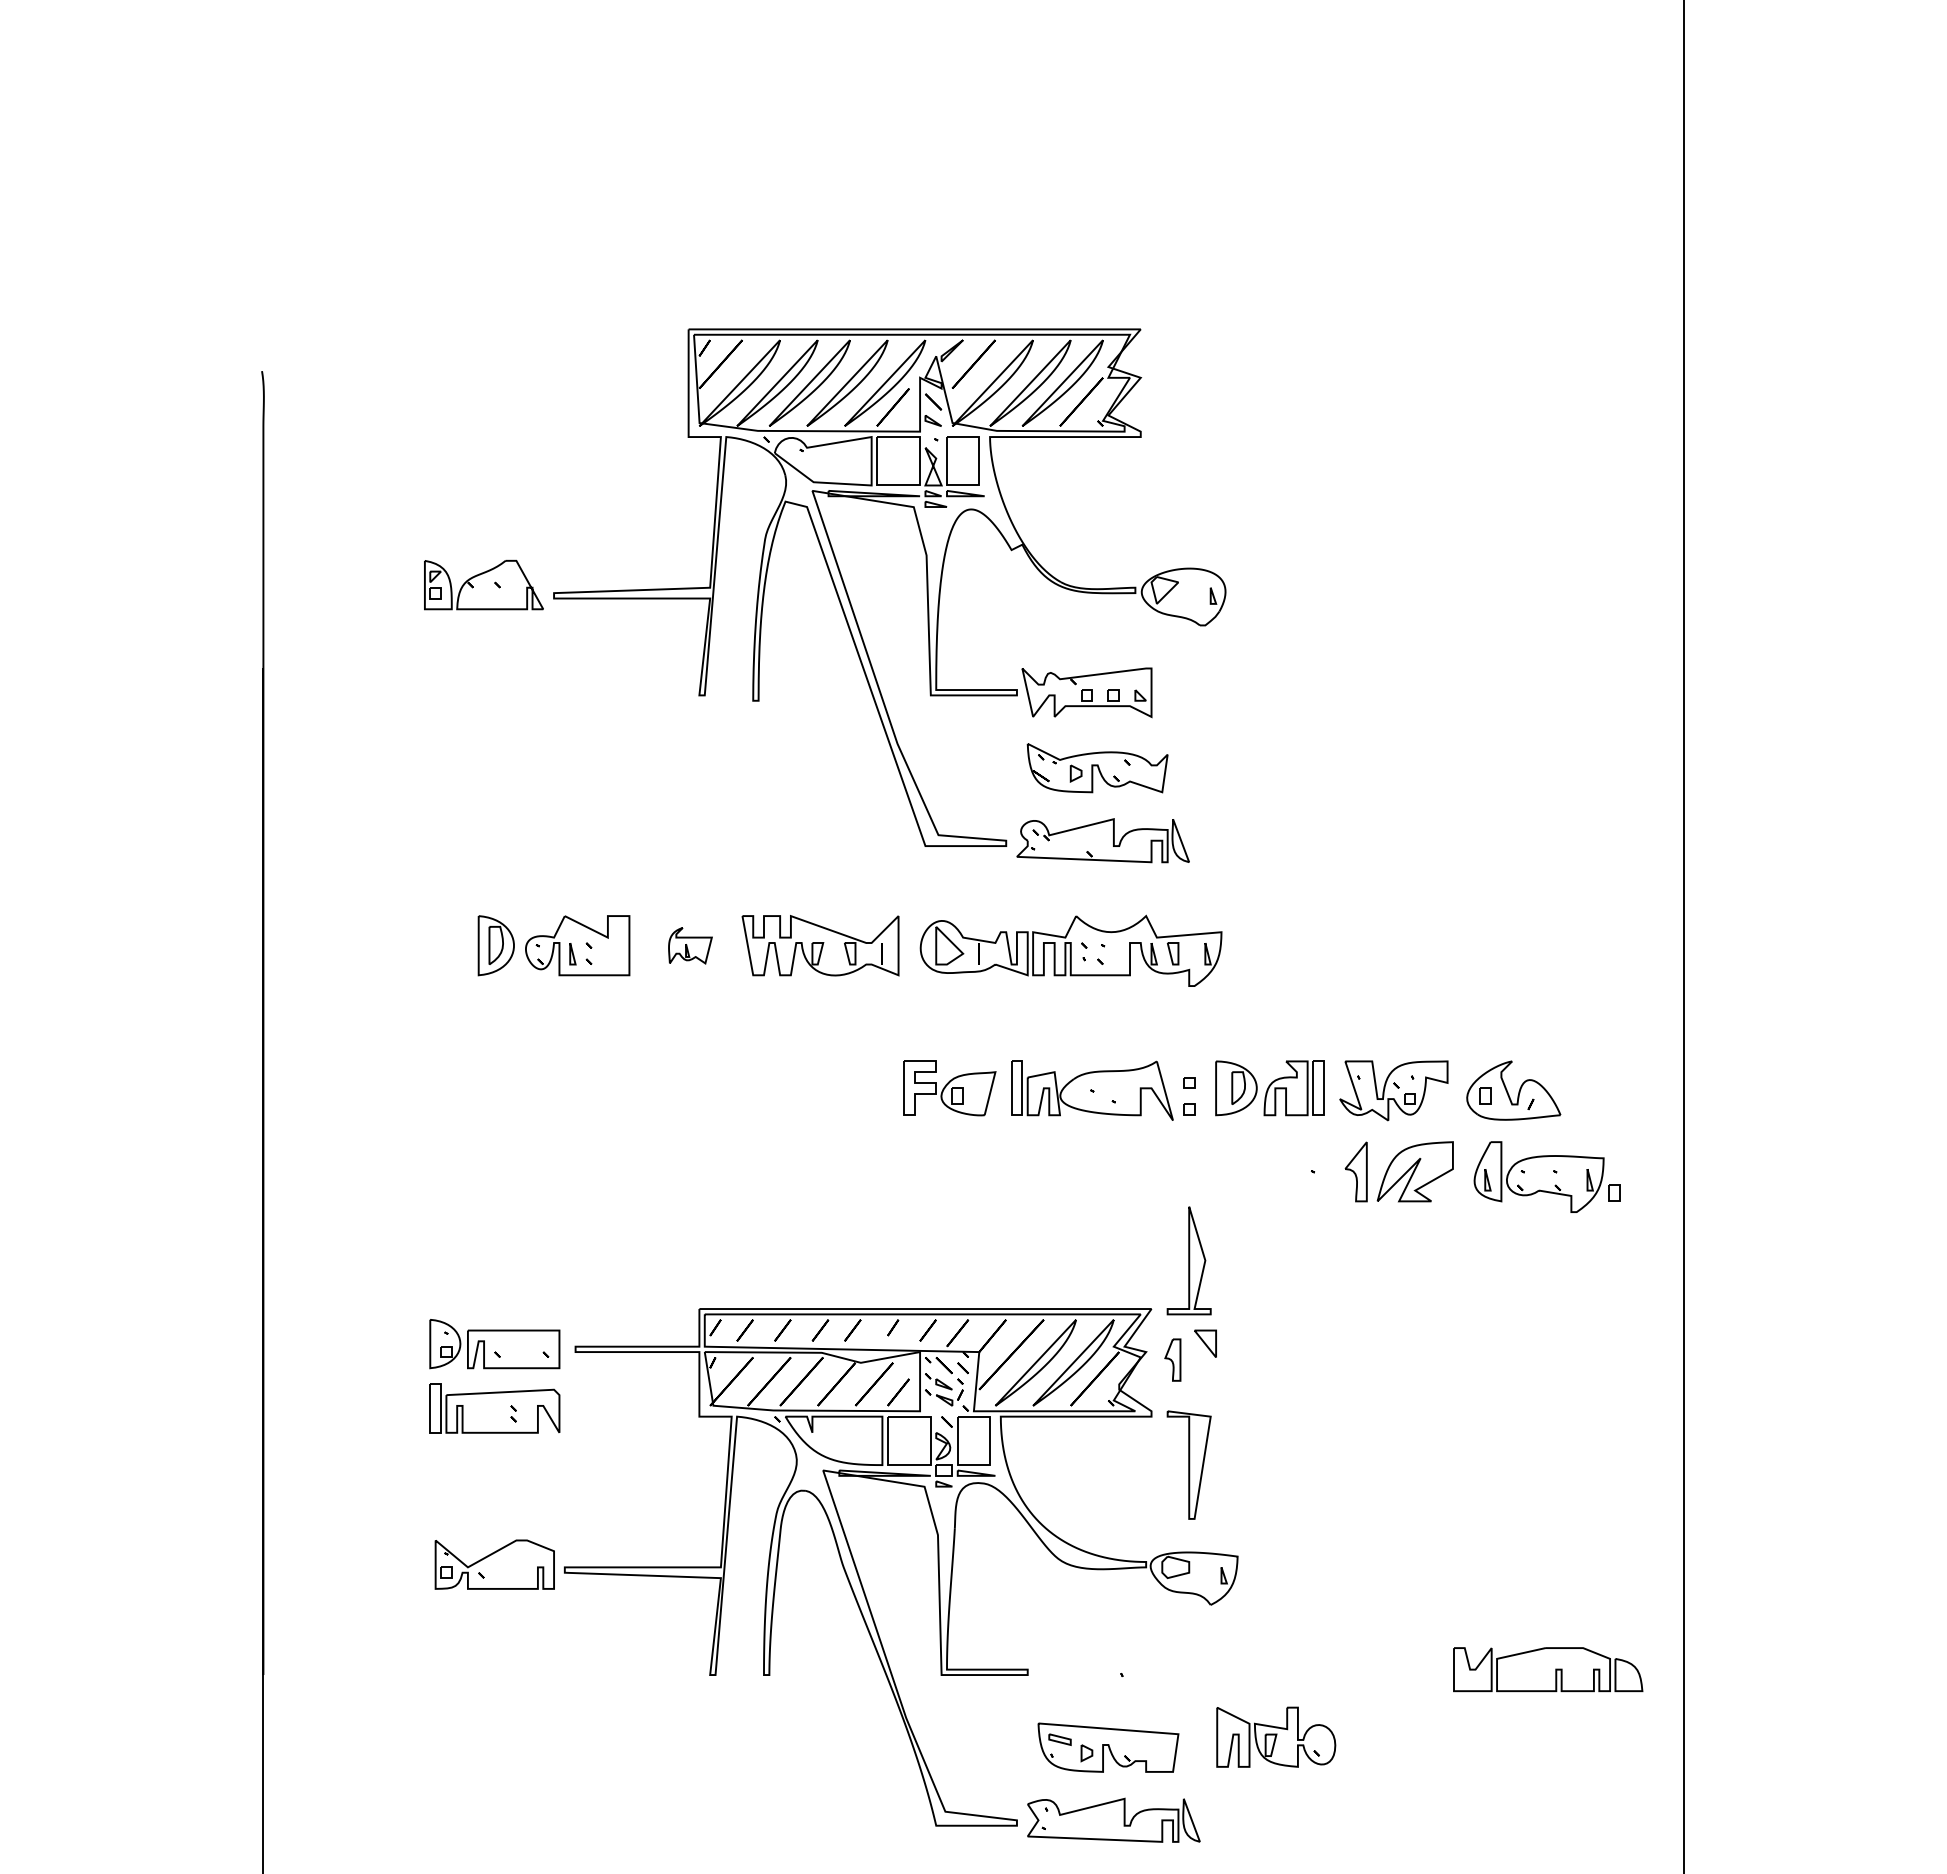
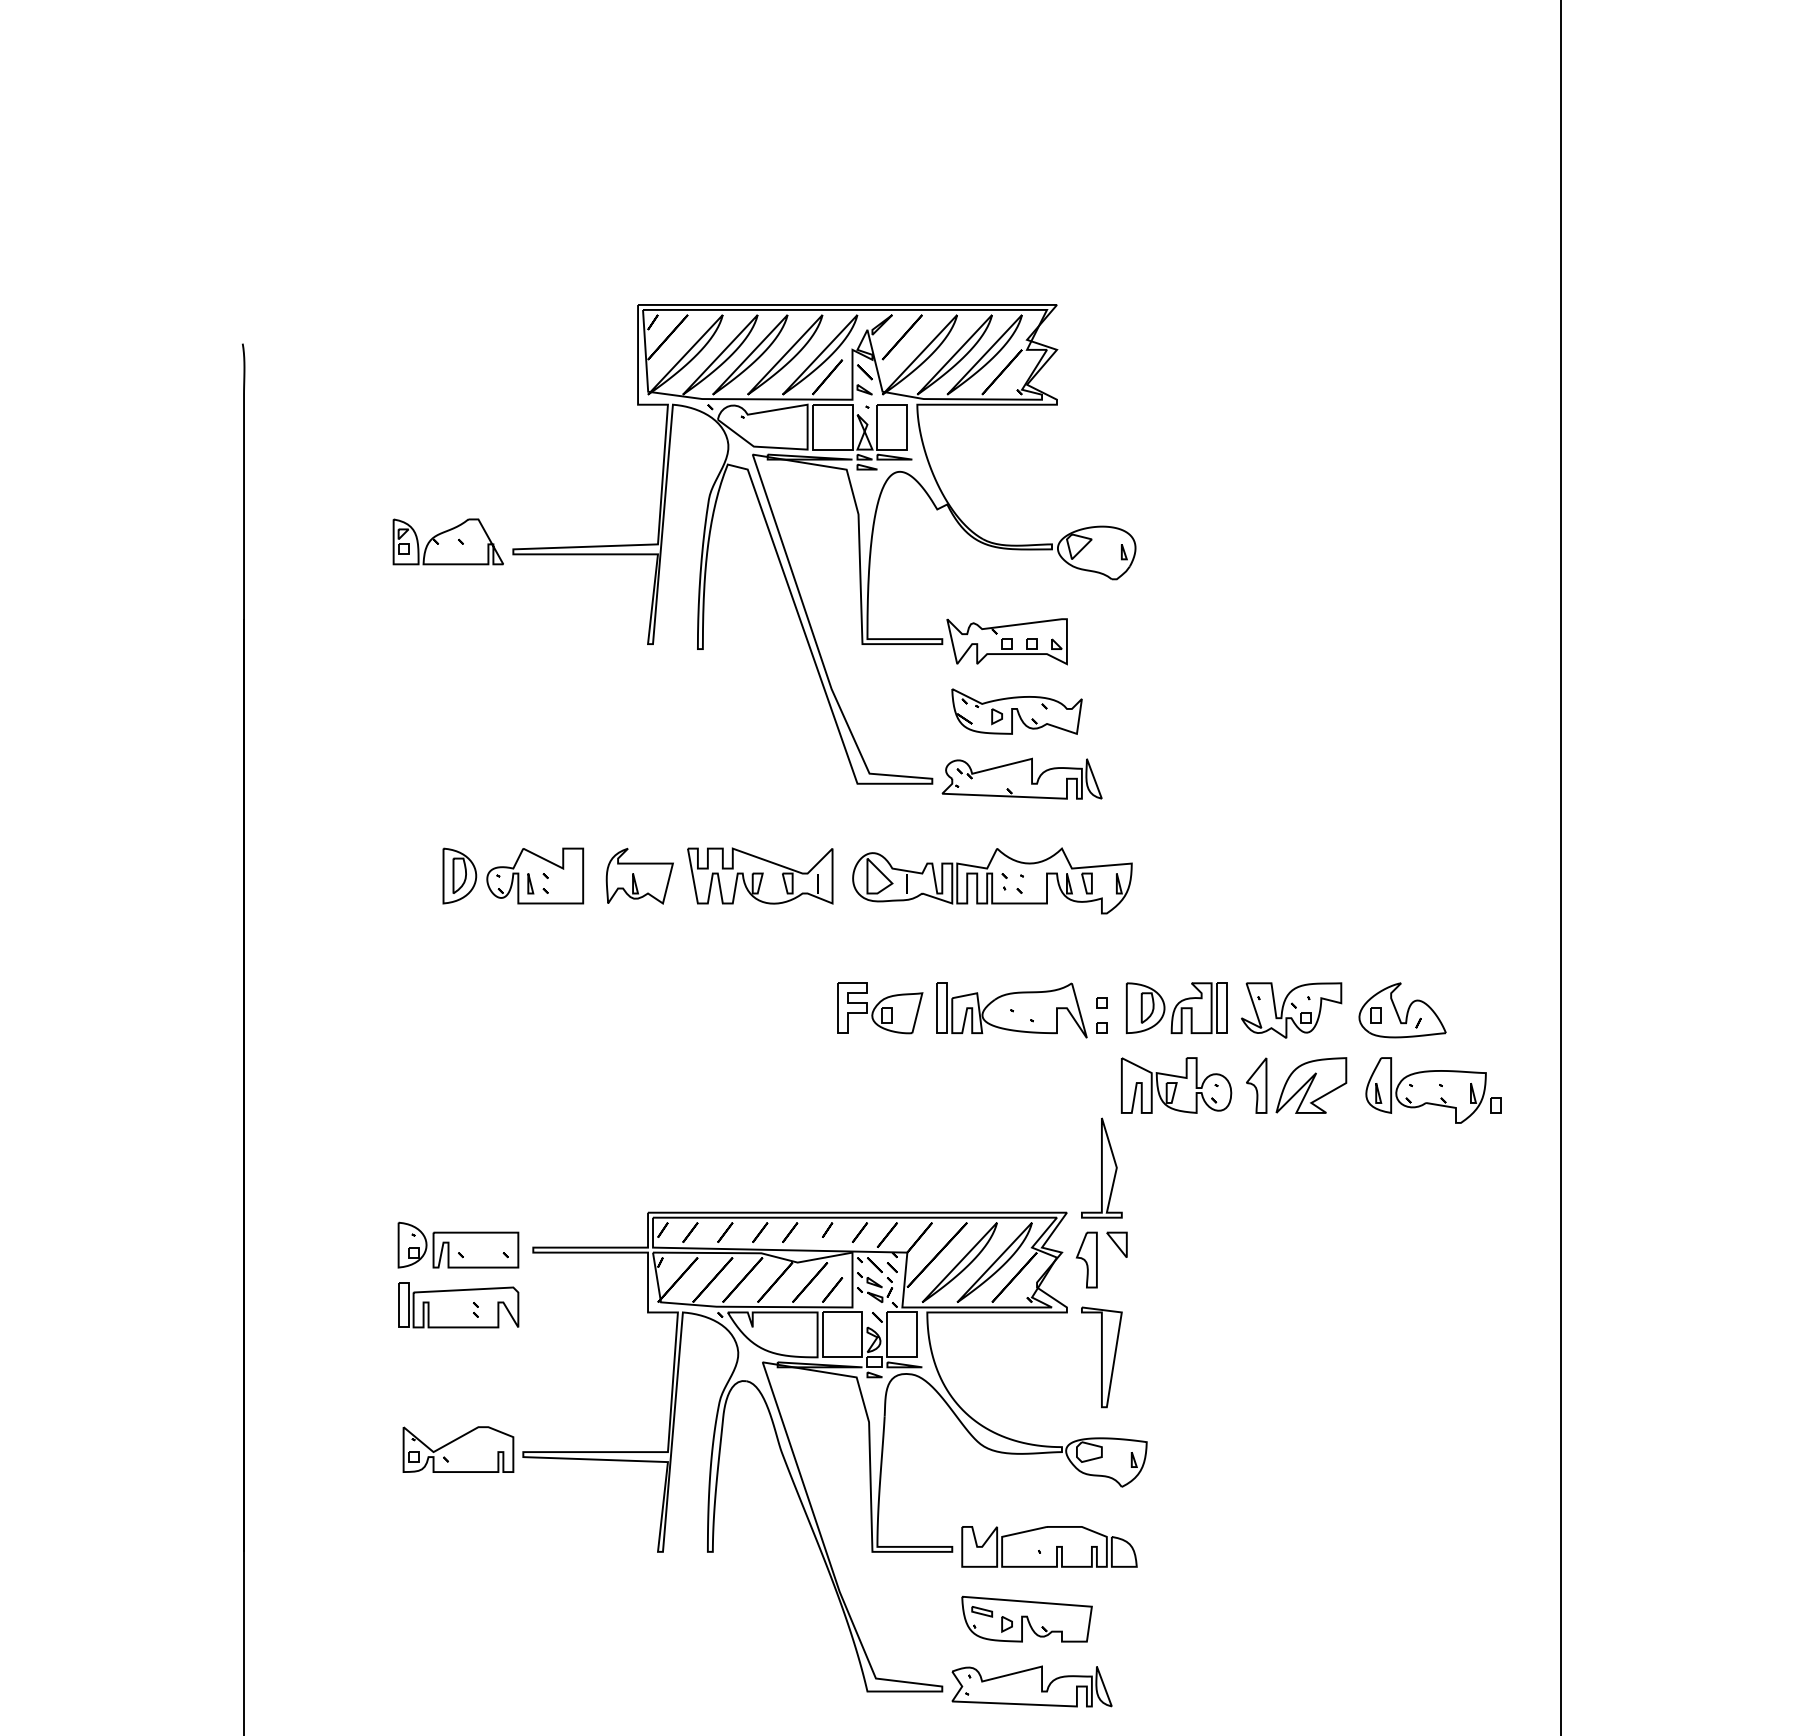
part: (690, 945) -> (639, 875), size x1.67
part: (1172, 1359) -> (1086, 1259), size x1.43
part: (1548, 1669) -> (1049, 1546), moved
part: (1276, 1737) -> (1176, 1085), moved

